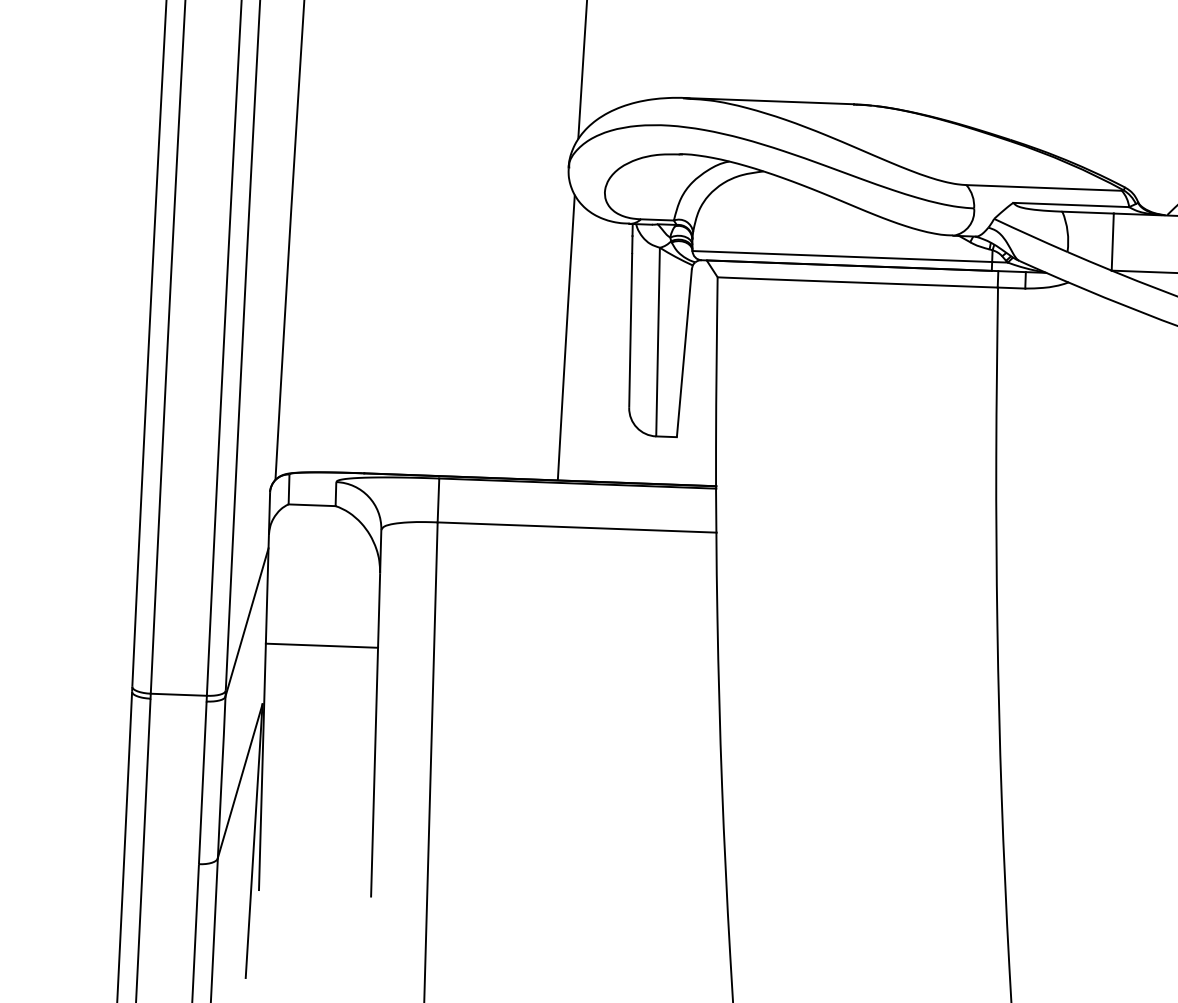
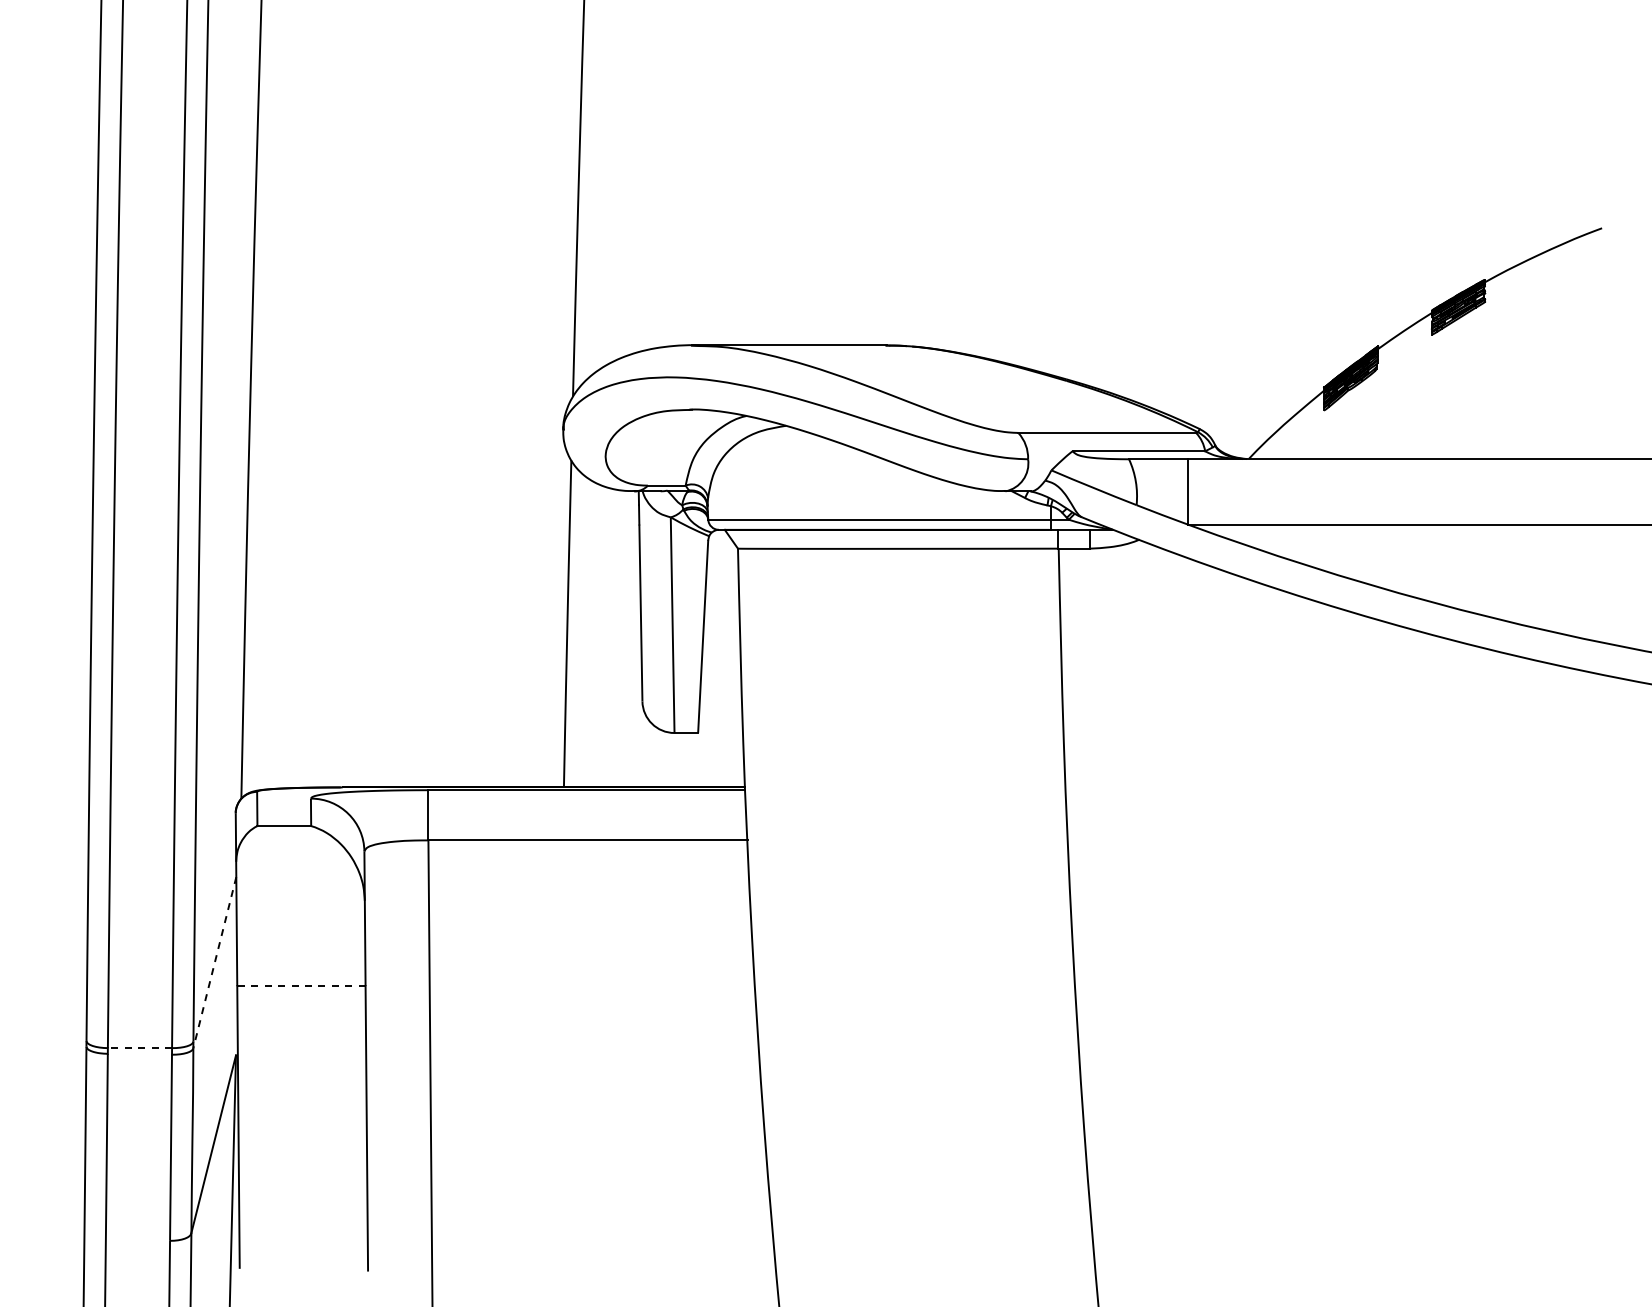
line: (246, 623) -> (214, 963), solid -> dashed
line: (321, 646) -> (300, 986), solid -> dashed
line: (178, 695) -> (139, 1048), solid -> dashed

